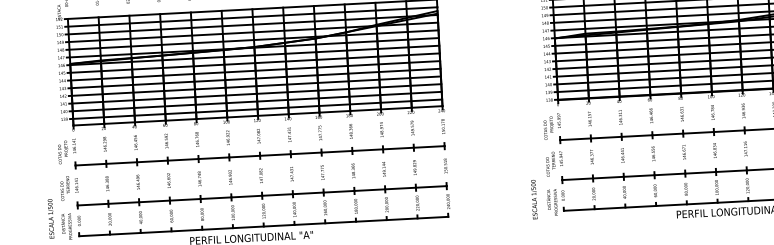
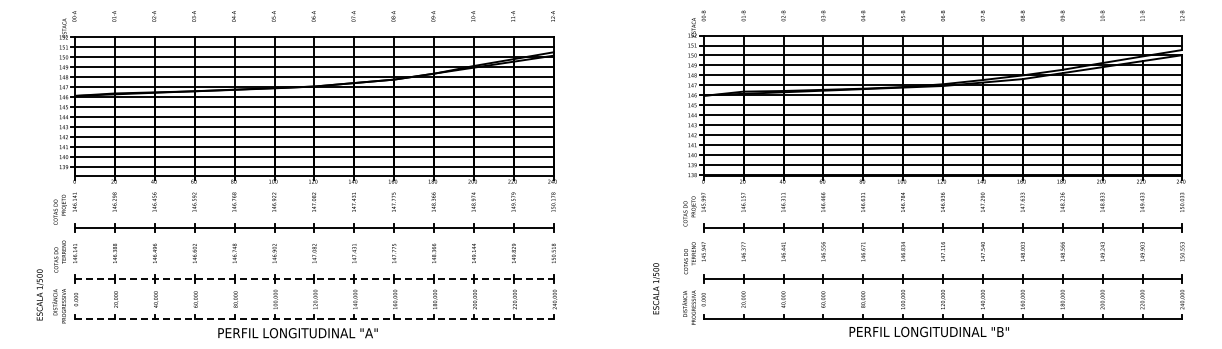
line: (262, 195) -> (314, 279), solid -> dashed
text: (534, 199) -> (656, 288), moved
line: (263, 226) -> (314, 319), solid -> dashed

